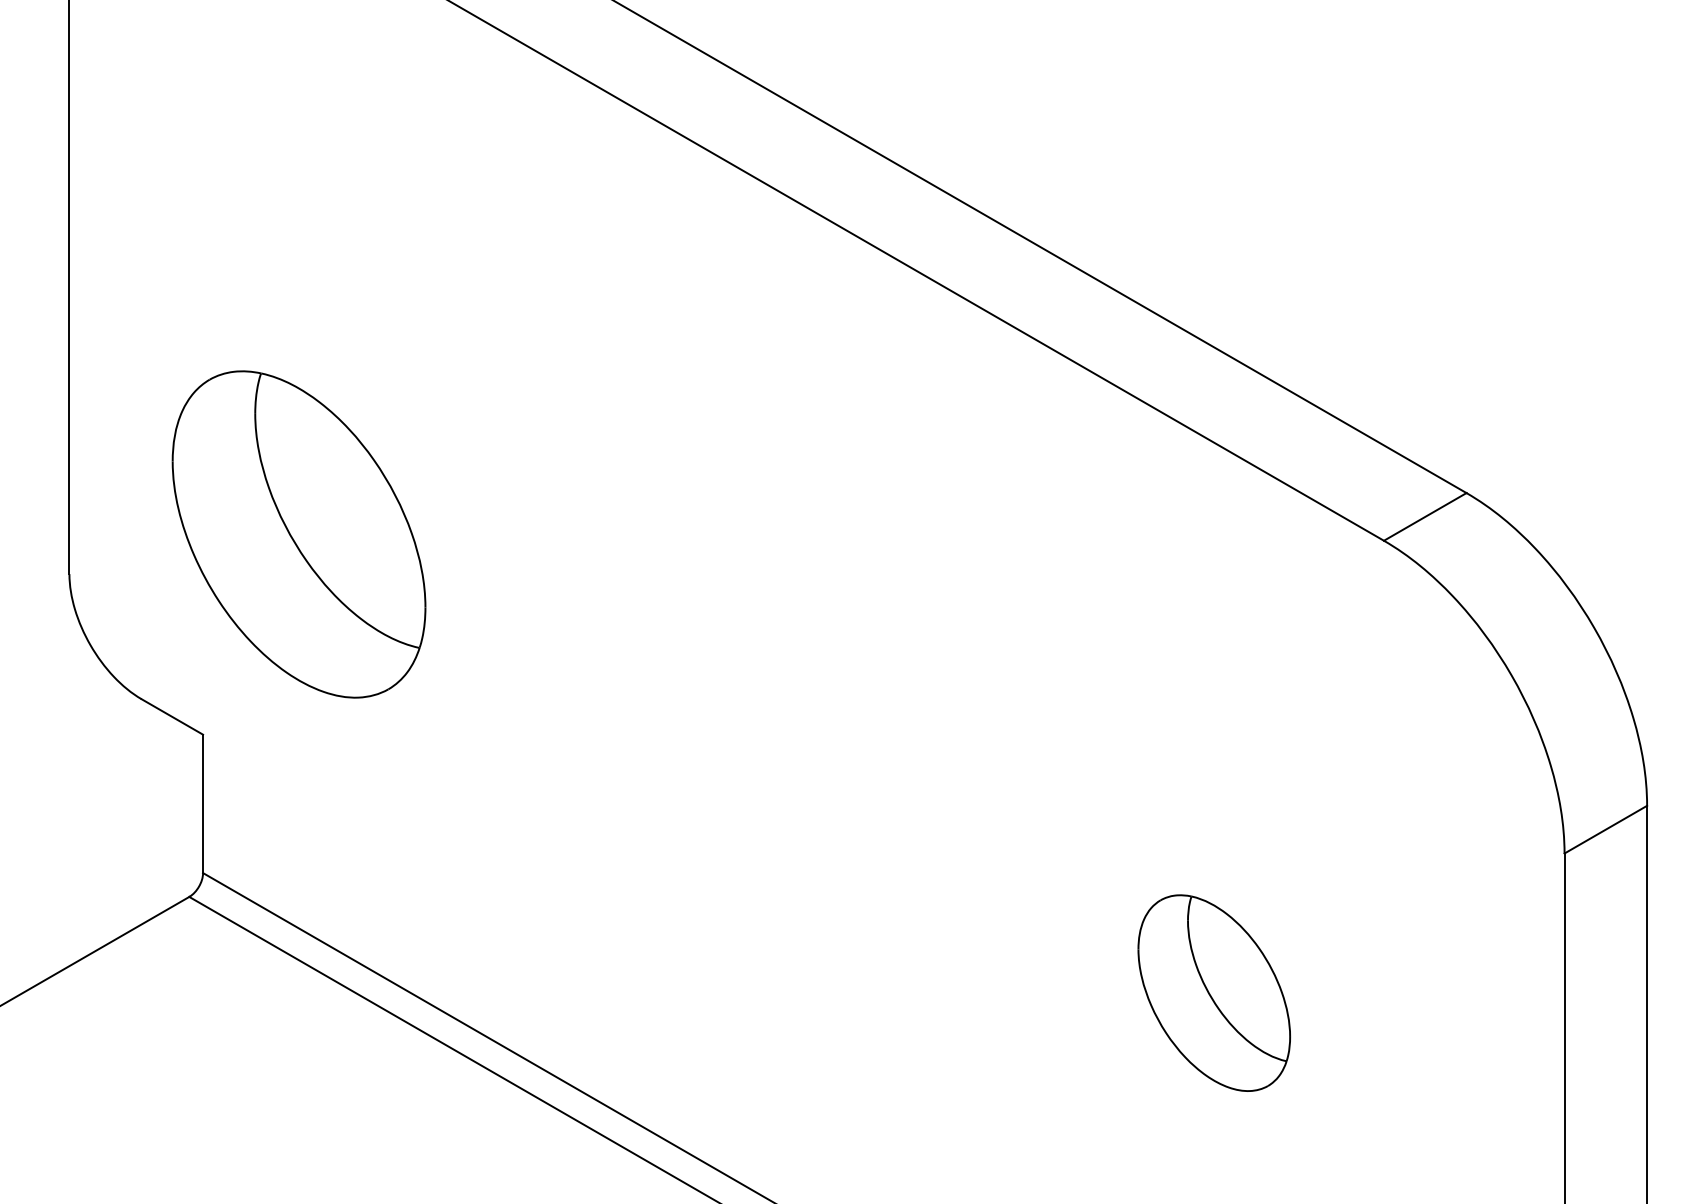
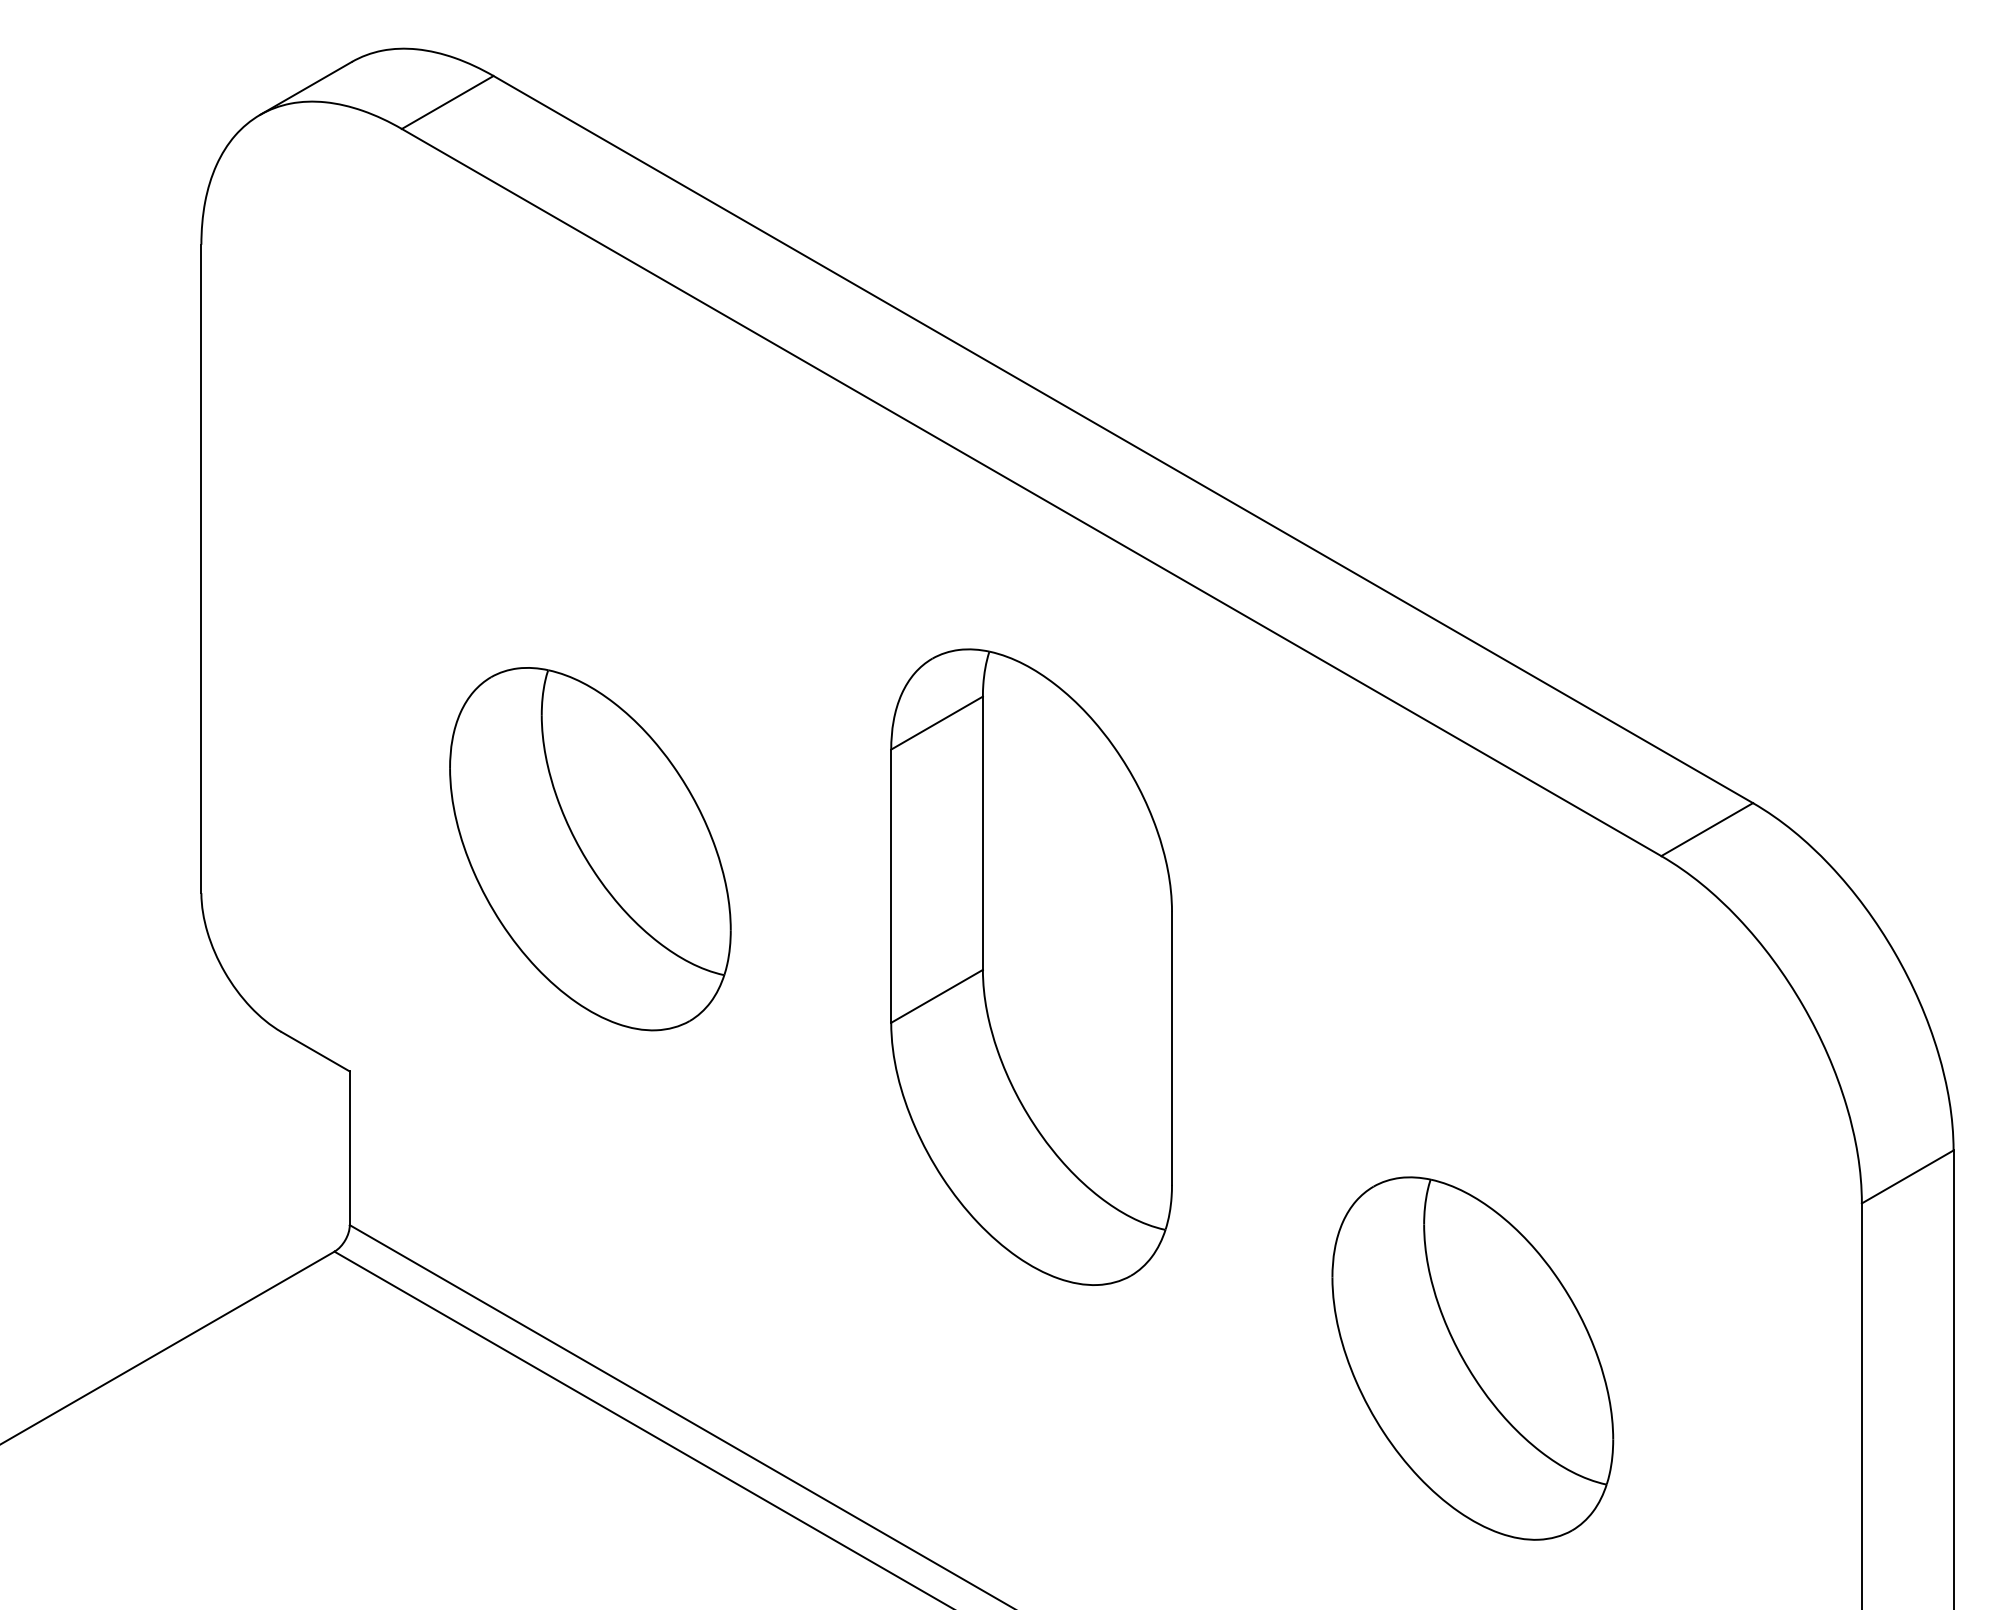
part: (299, 534) -> (590, 849), moved
part: (816, 640) -> (1031, 966), added
part: (1213, 993) -> (1472, 1358), size x1.67

